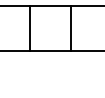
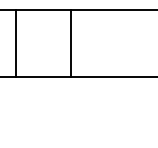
line: (30, 28) -> (17, 43), moved
line: (71, 28) -> (71, 43), moved

